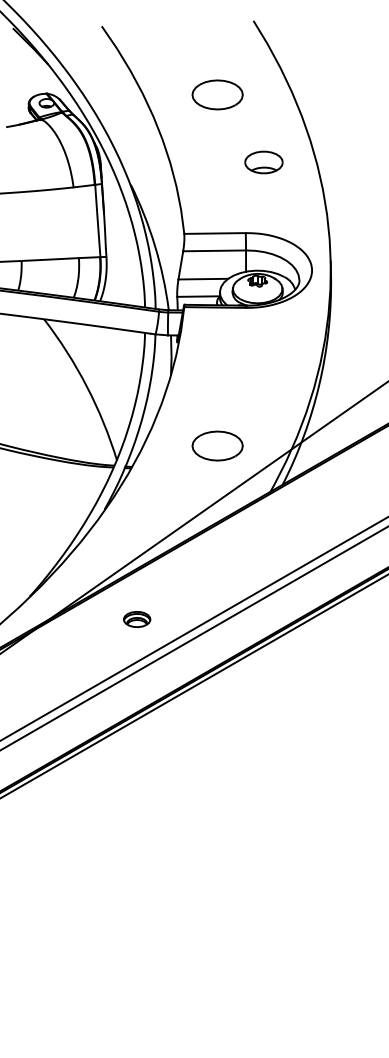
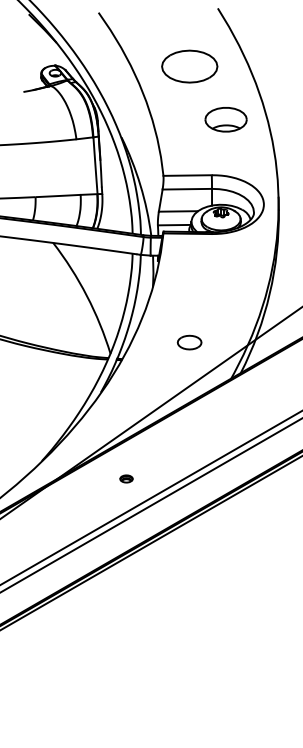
part: (217, 94) -> (189, 66), size x1.4
part: (263, 162) -> (225, 119), size x1.4
part: (217, 445) -> (189, 342), size x0.6
part: (137, 619) -> (126, 478), size x0.6

